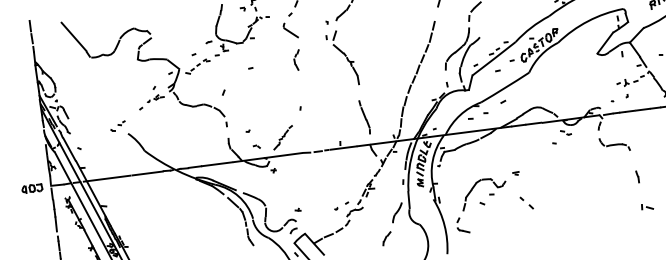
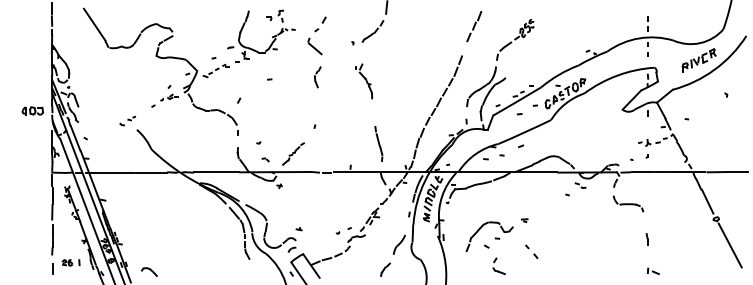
part: (343, 58) -> (364, 81), size x0.6
part: (31, 188) -> (32, 110), moved
part: (462, 224) -> (498, 265), moved

